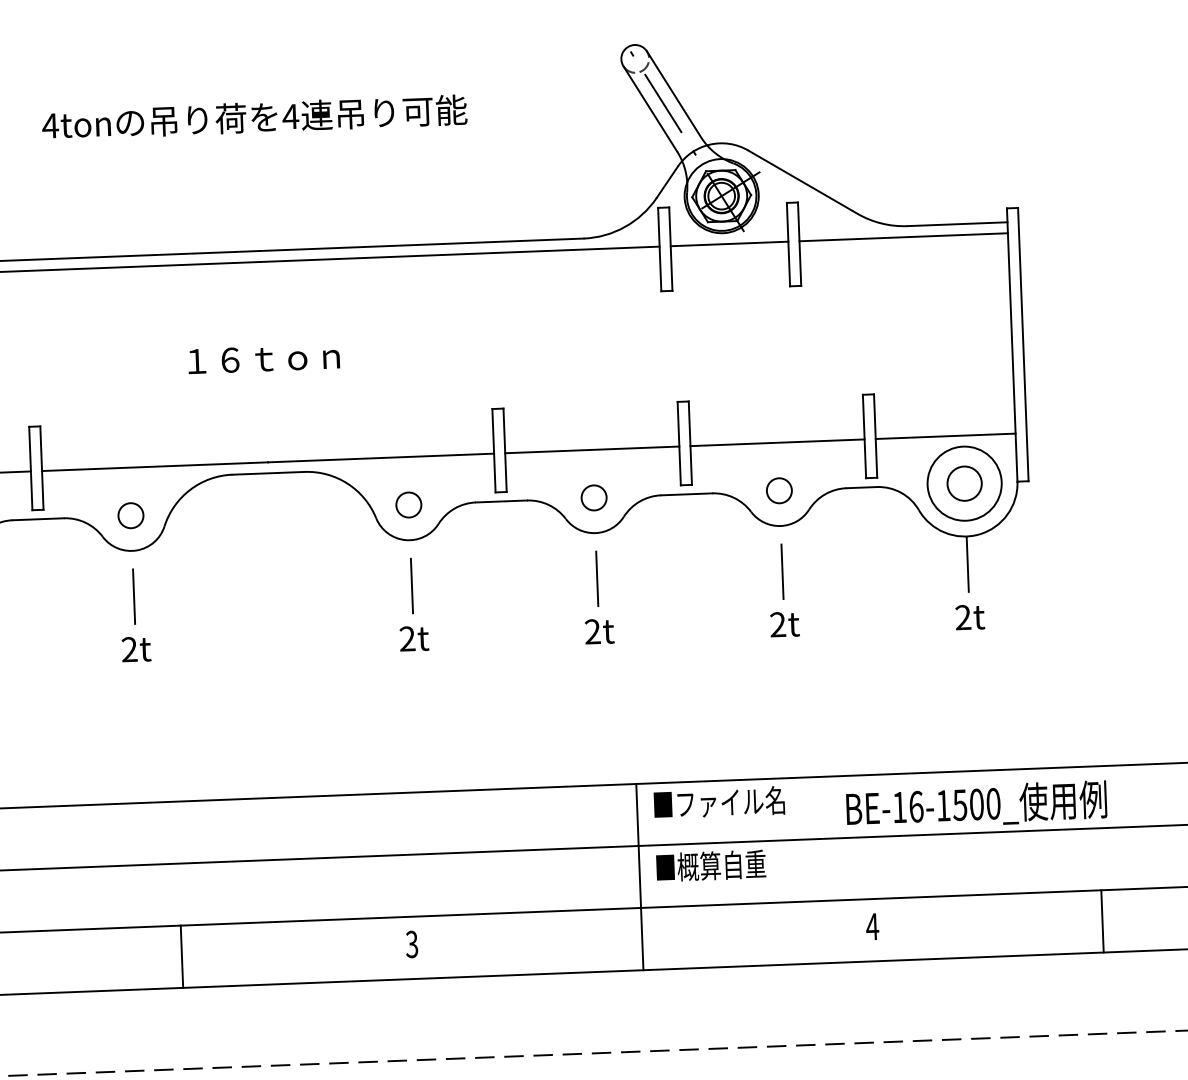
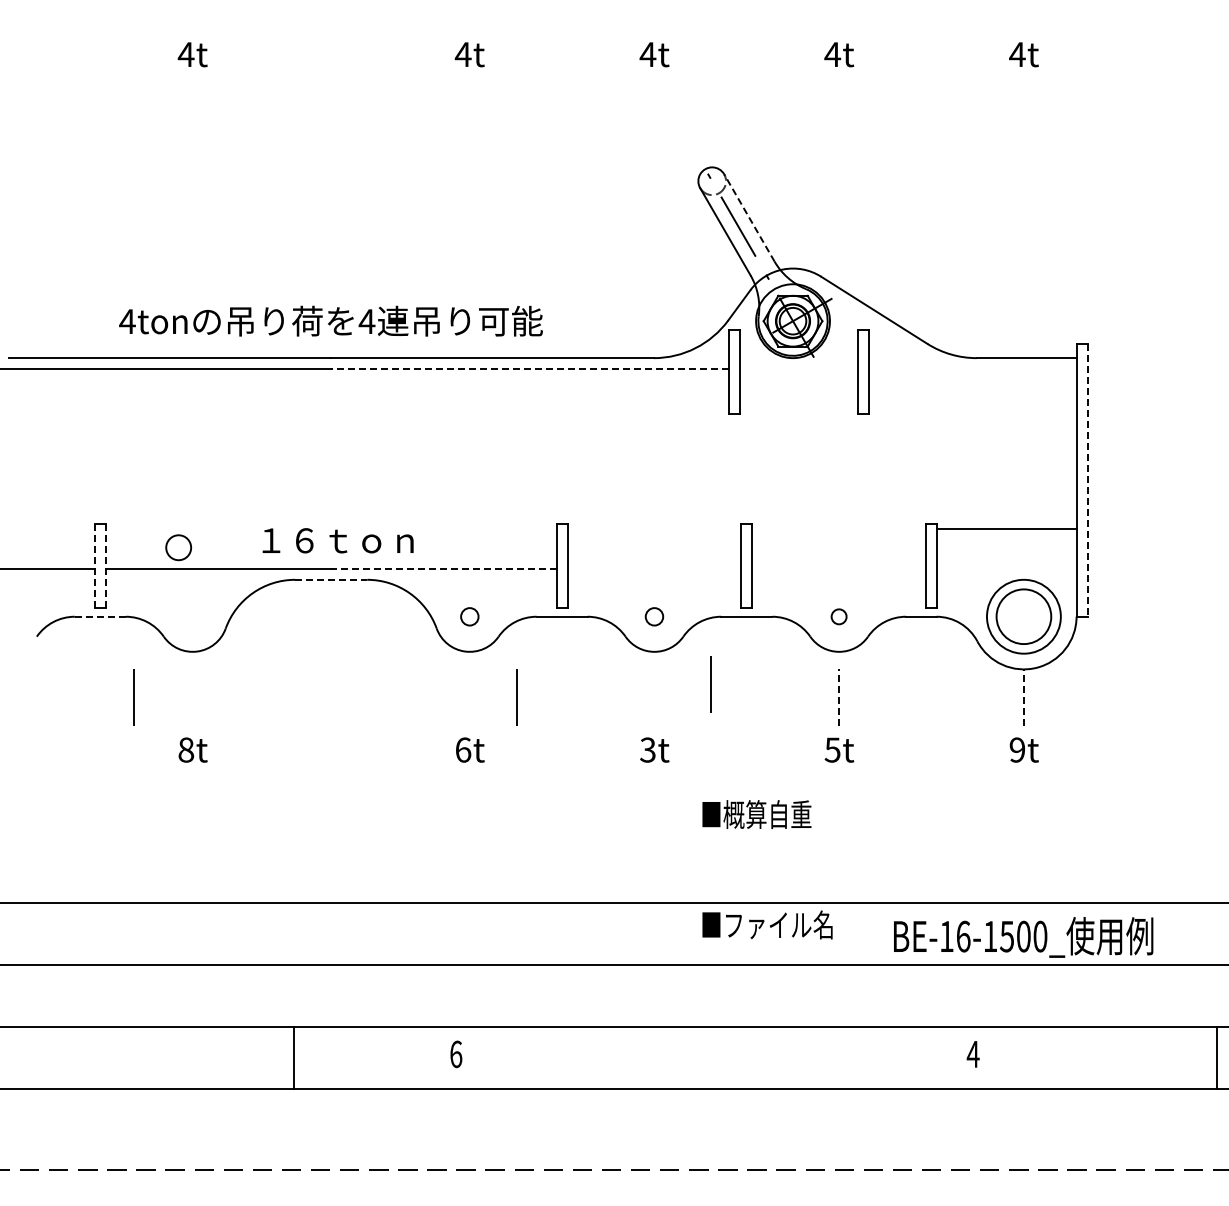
line: (674, 93) -> (749, 217), solid -> dashed
text: (254, 116) -> (330, 320), moved
line: (903, 237) -> (972, 369), removed
line: (729, 244) -> (798, 369), removed
line: (459, 254) -> (529, 369), solid -> dashed
line: (1023, 345) -> (1087, 481), solid -> dashed
text: (263, 358) -> (337, 540), moved
line: (945, 435) -> (1006, 528), moved
line: (777, 442) -> (839, 568), removed
line: (592, 449) -> (654, 568), removed
line: (380, 457) -> (443, 568), solid -> dashed
line: (41, 467) -> (105, 565), solid -> dashed
line: (30, 468) -> (94, 565), solid -> dashed
line: (268, 473) -> (331, 579), solid -> dashed
circle: (964, 483) -> (1023, 616), size x1.6
circle: (778, 490) -> (838, 616), size x0.6
circle: (594, 497) -> (654, 616), size x0.7
circle: (408, 504) -> (469, 616), size x0.7
circle: (130, 515) -> (178, 547), moved
line: (38, 519) -> (100, 616), solid -> dashed
line: (967, 564) -> (1023, 697), solid -> dashed
line: (782, 571) -> (839, 697), solid -> dashed
line: (596, 578) -> (710, 684), moved
line: (411, 586) -> (516, 697), moved
line: (133, 596) -> (133, 697), moved
text: (963, 617) -> (1017, 749), 2t -> 9t
text: (777, 624) -> (832, 749), 2t -> 5t
text: (592, 632) -> (647, 750), 2t -> 3t
text: (407, 638) -> (463, 749), 2t -> 6t
text: (129, 649) -> (186, 749), 2t -> 8t
text: (710, 865) -> (756, 814), moved
line: (639, 876) -> (685, 995), removed
line: (1102, 921) -> (1217, 1057), moved
text: (871, 926) -> (972, 1054), moved
text: (412, 944) -> (456, 1054), 3 -> 6
line: (181, 956) -> (293, 1057), moved

